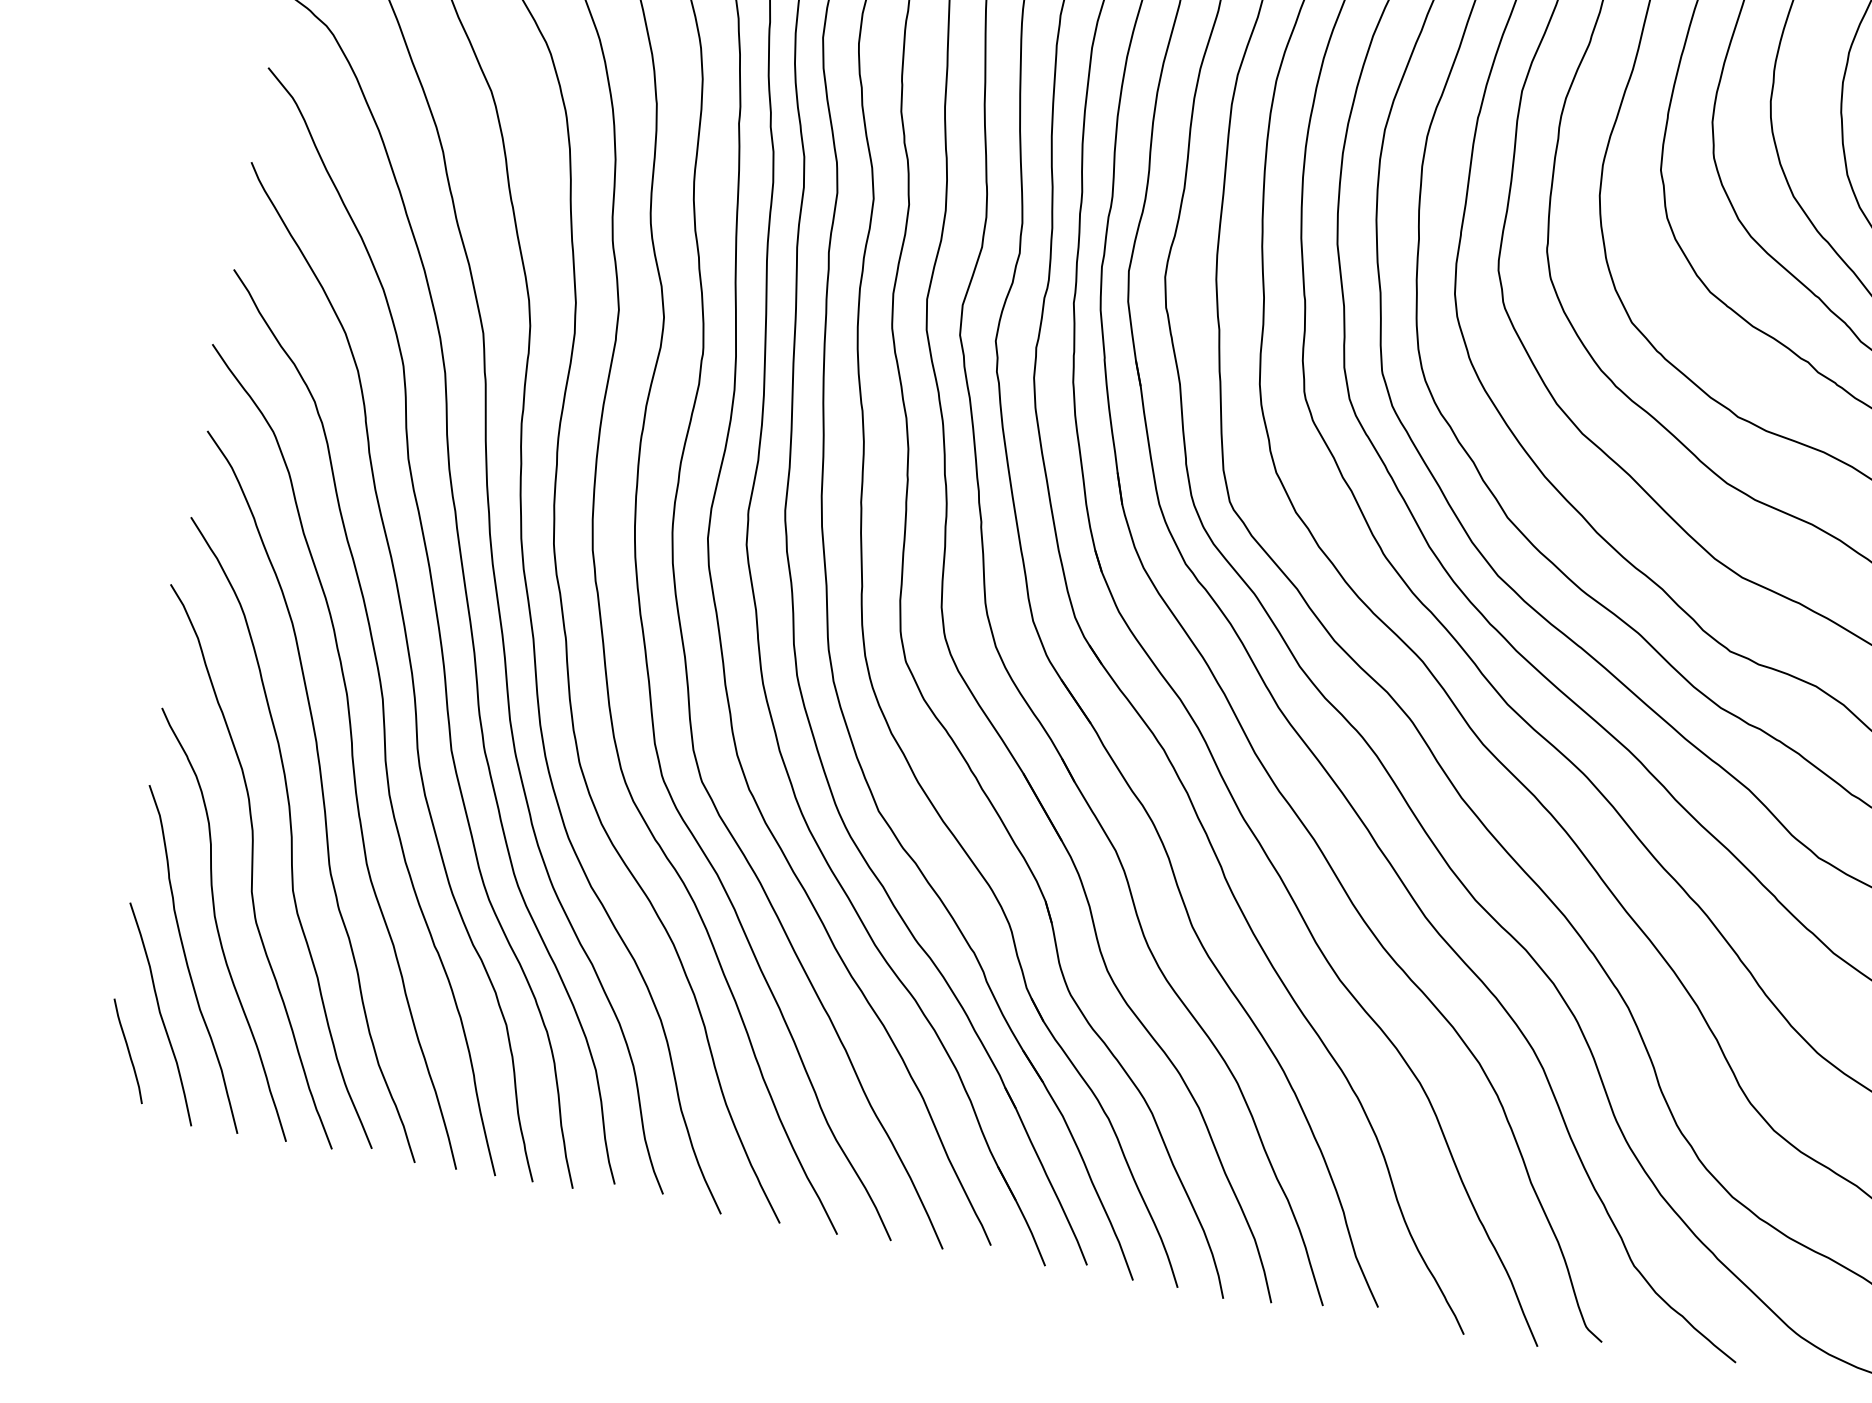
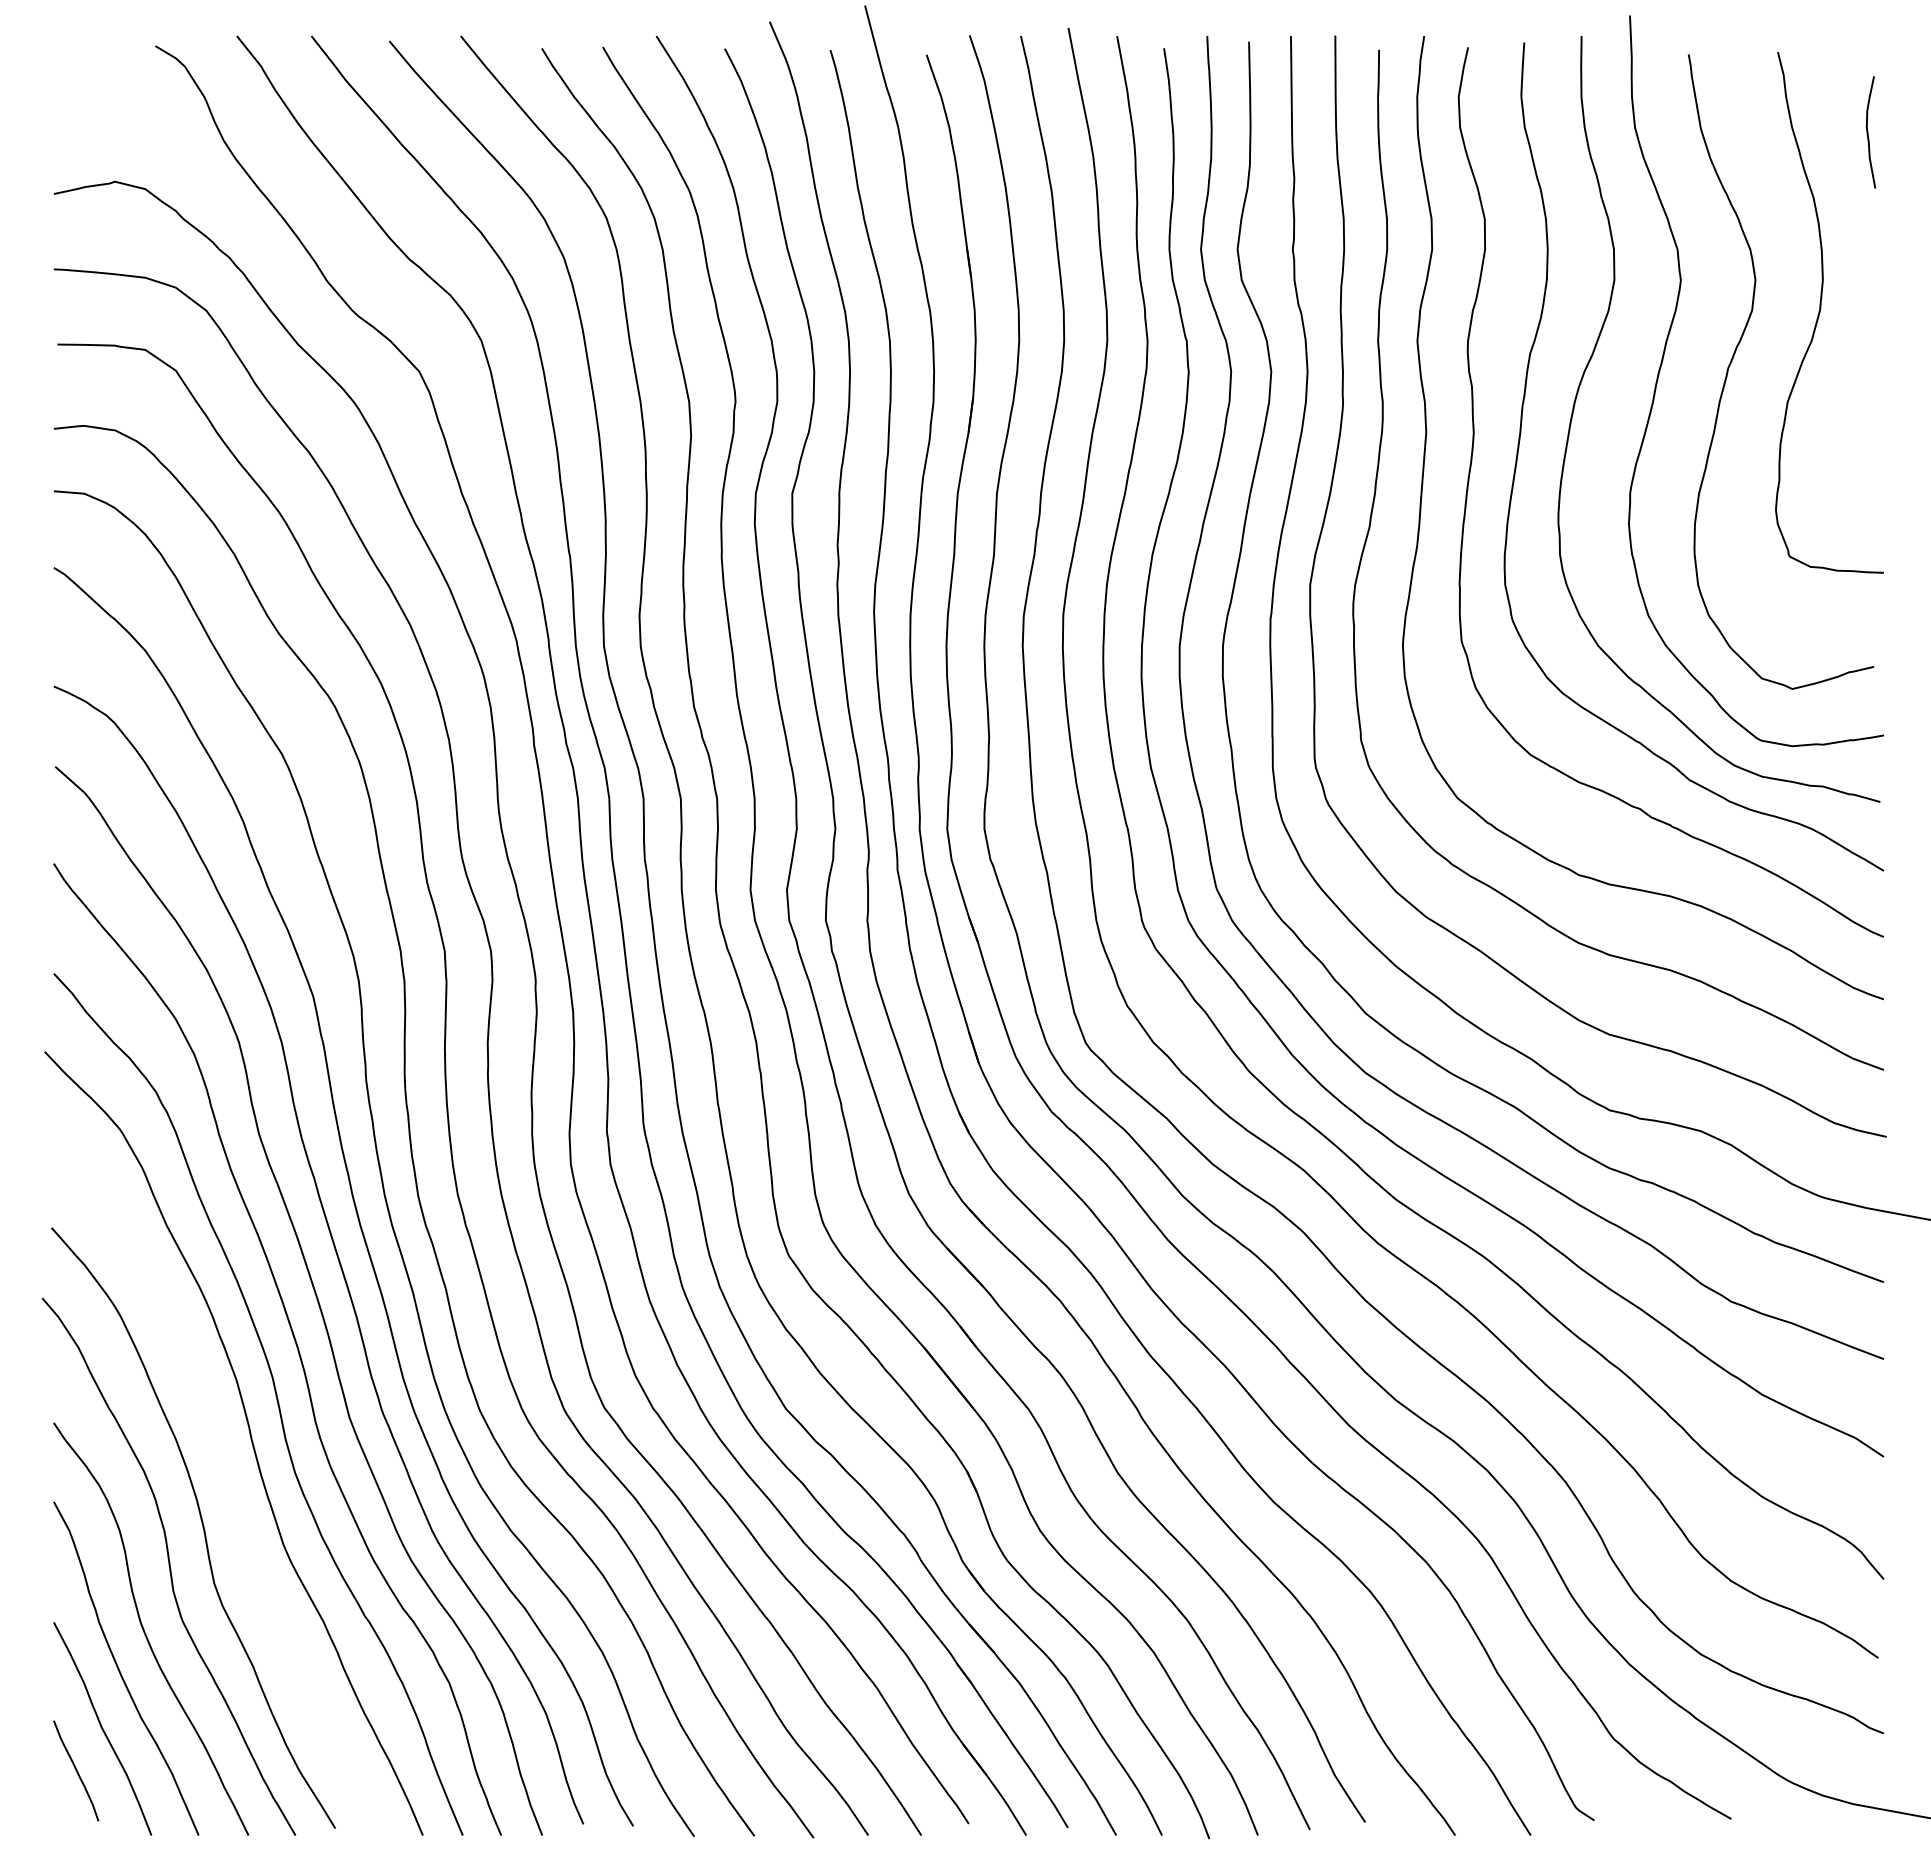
curve: (321, 794) -> (227, 1483), removed

